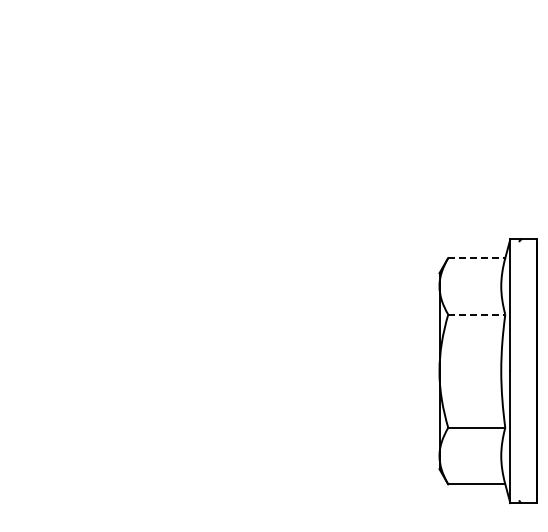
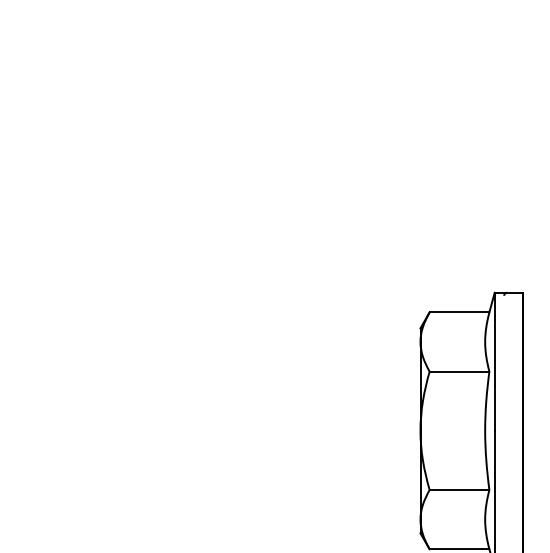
line: (476, 258) -> (459, 312), dashed -> solid
line: (476, 314) -> (459, 371), dashed -> solid

